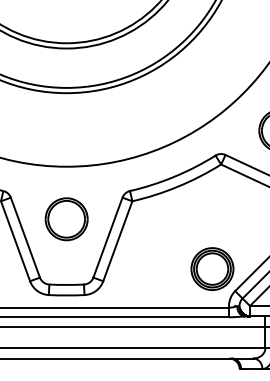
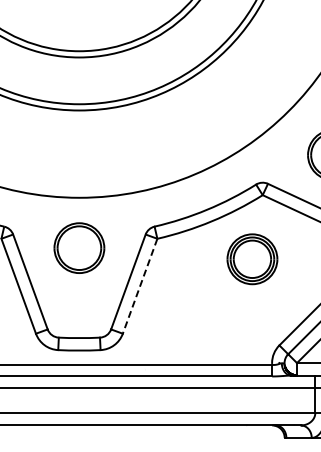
part: (66, 218) -> (79, 247), moved
line: (118, 241) -> (140, 286), solid -> dashed
part: (212, 269) -> (252, 259), moved

